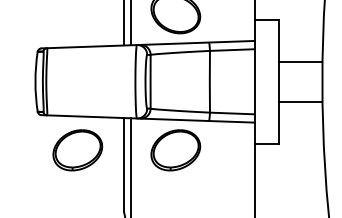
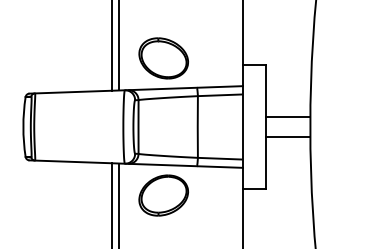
line: (300, 62) -> (288, 117), moved
line: (300, 101) -> (288, 136), moved
part: (77, 150) -> (65, 195), removed

